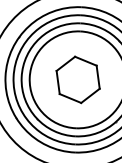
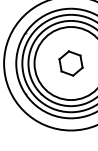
part: (77, 79) -> (70, 63), size x0.7

